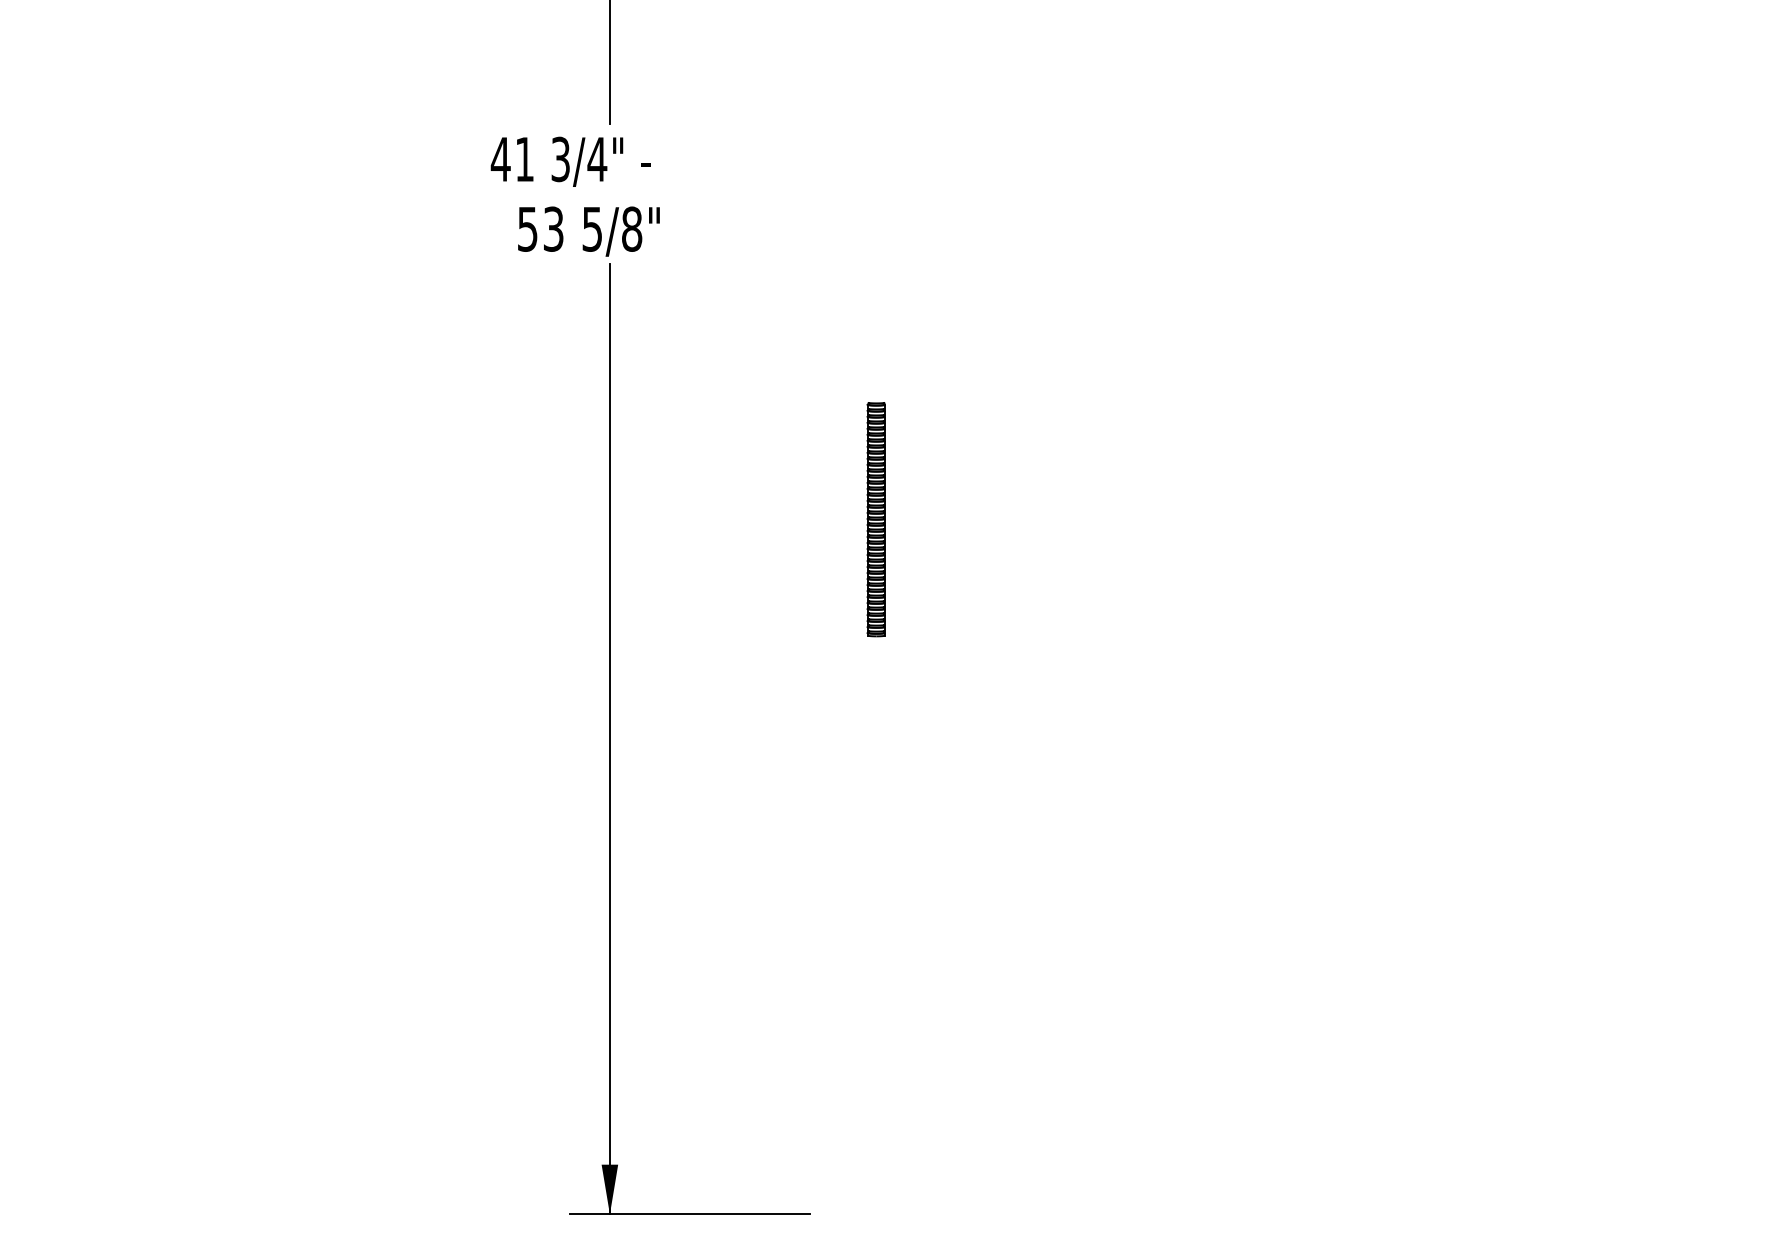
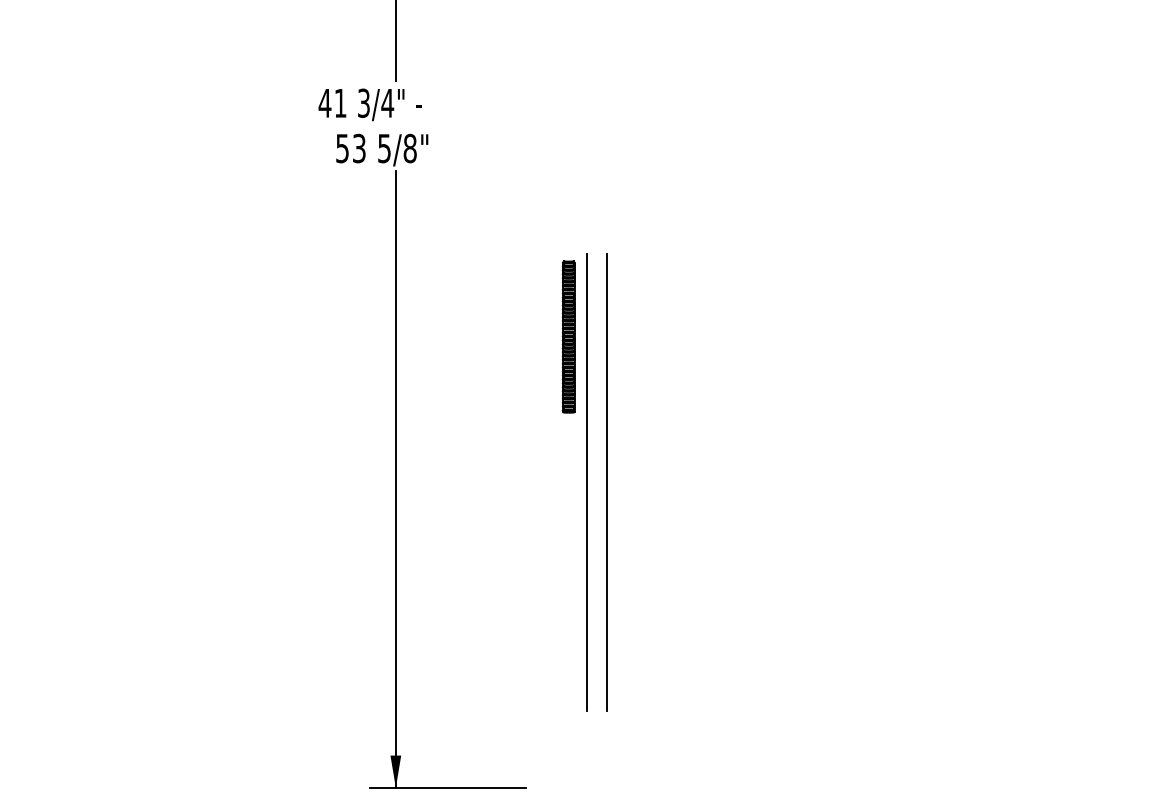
line: (903, 743) -> (586, 482), added
line: (936, 743) -> (607, 482), added

